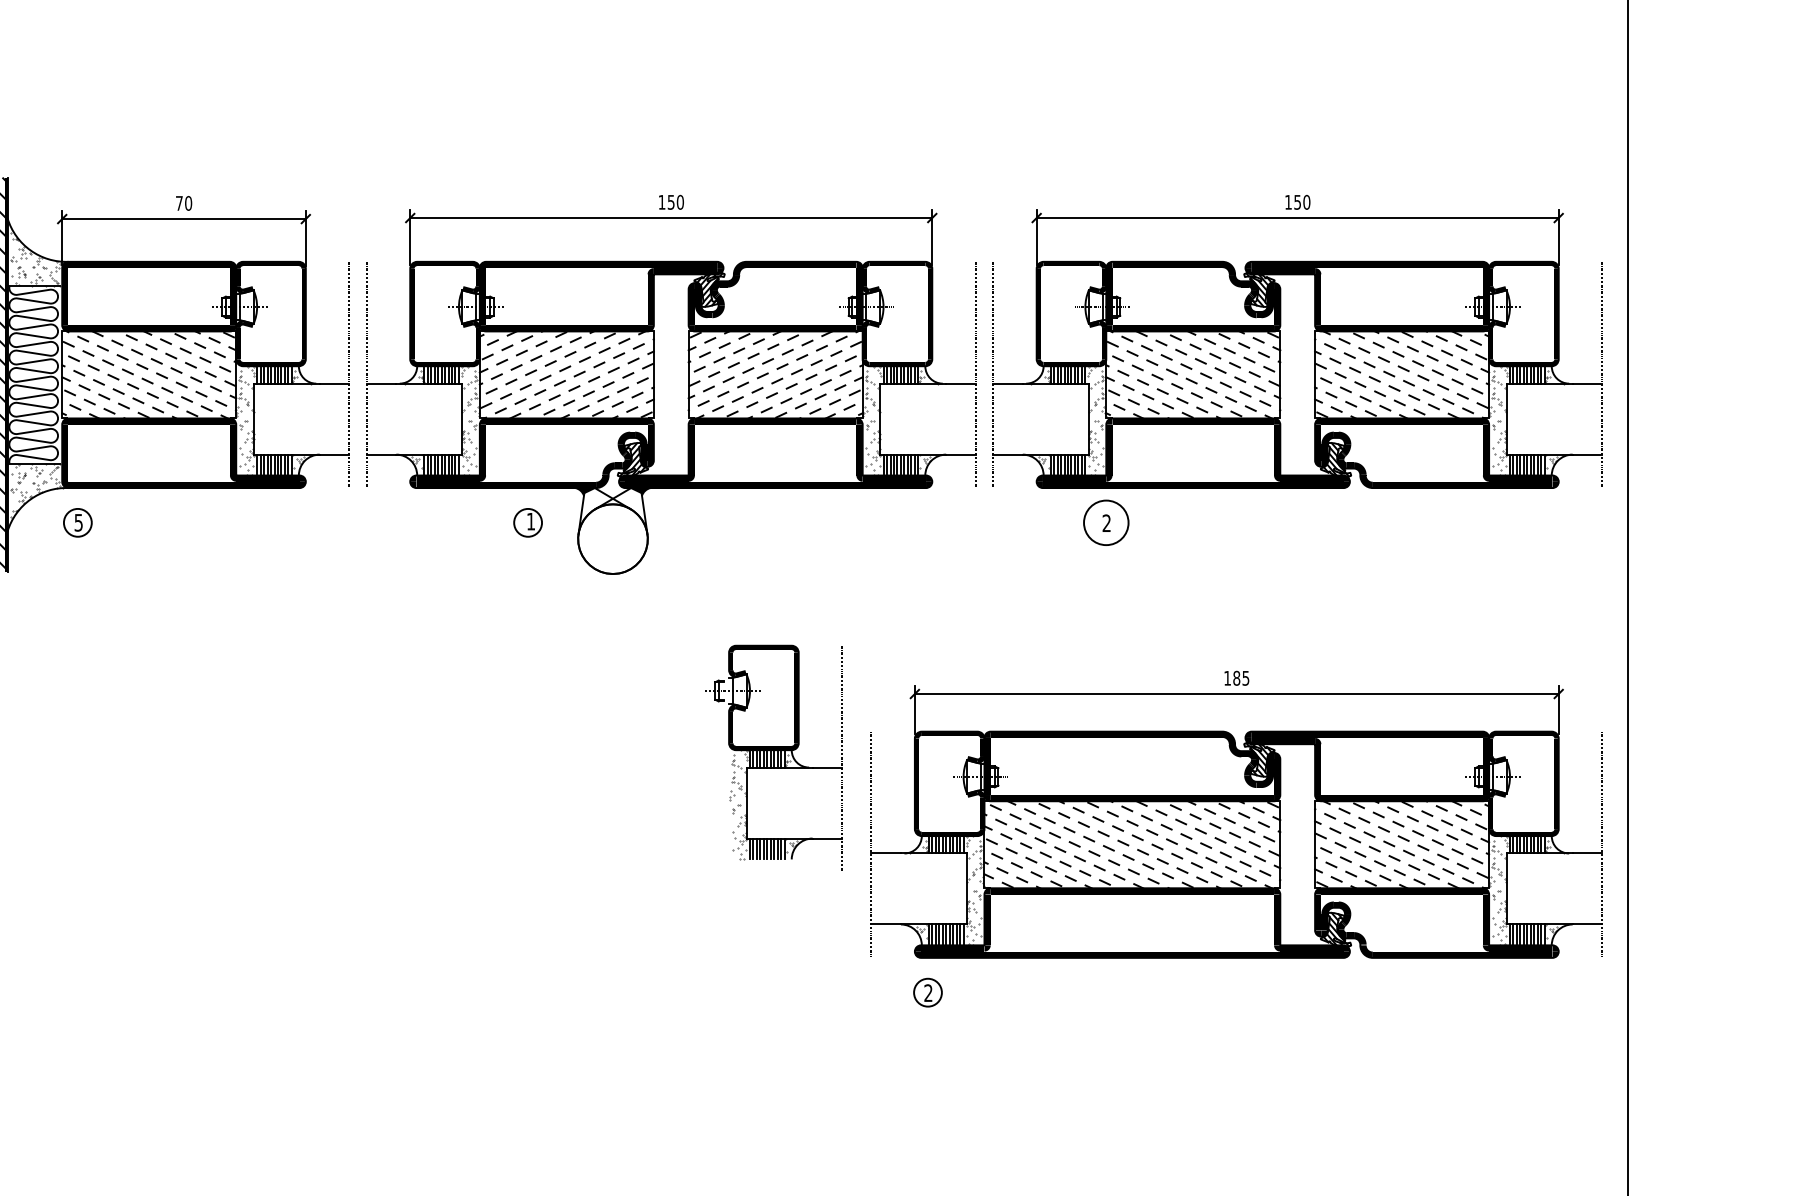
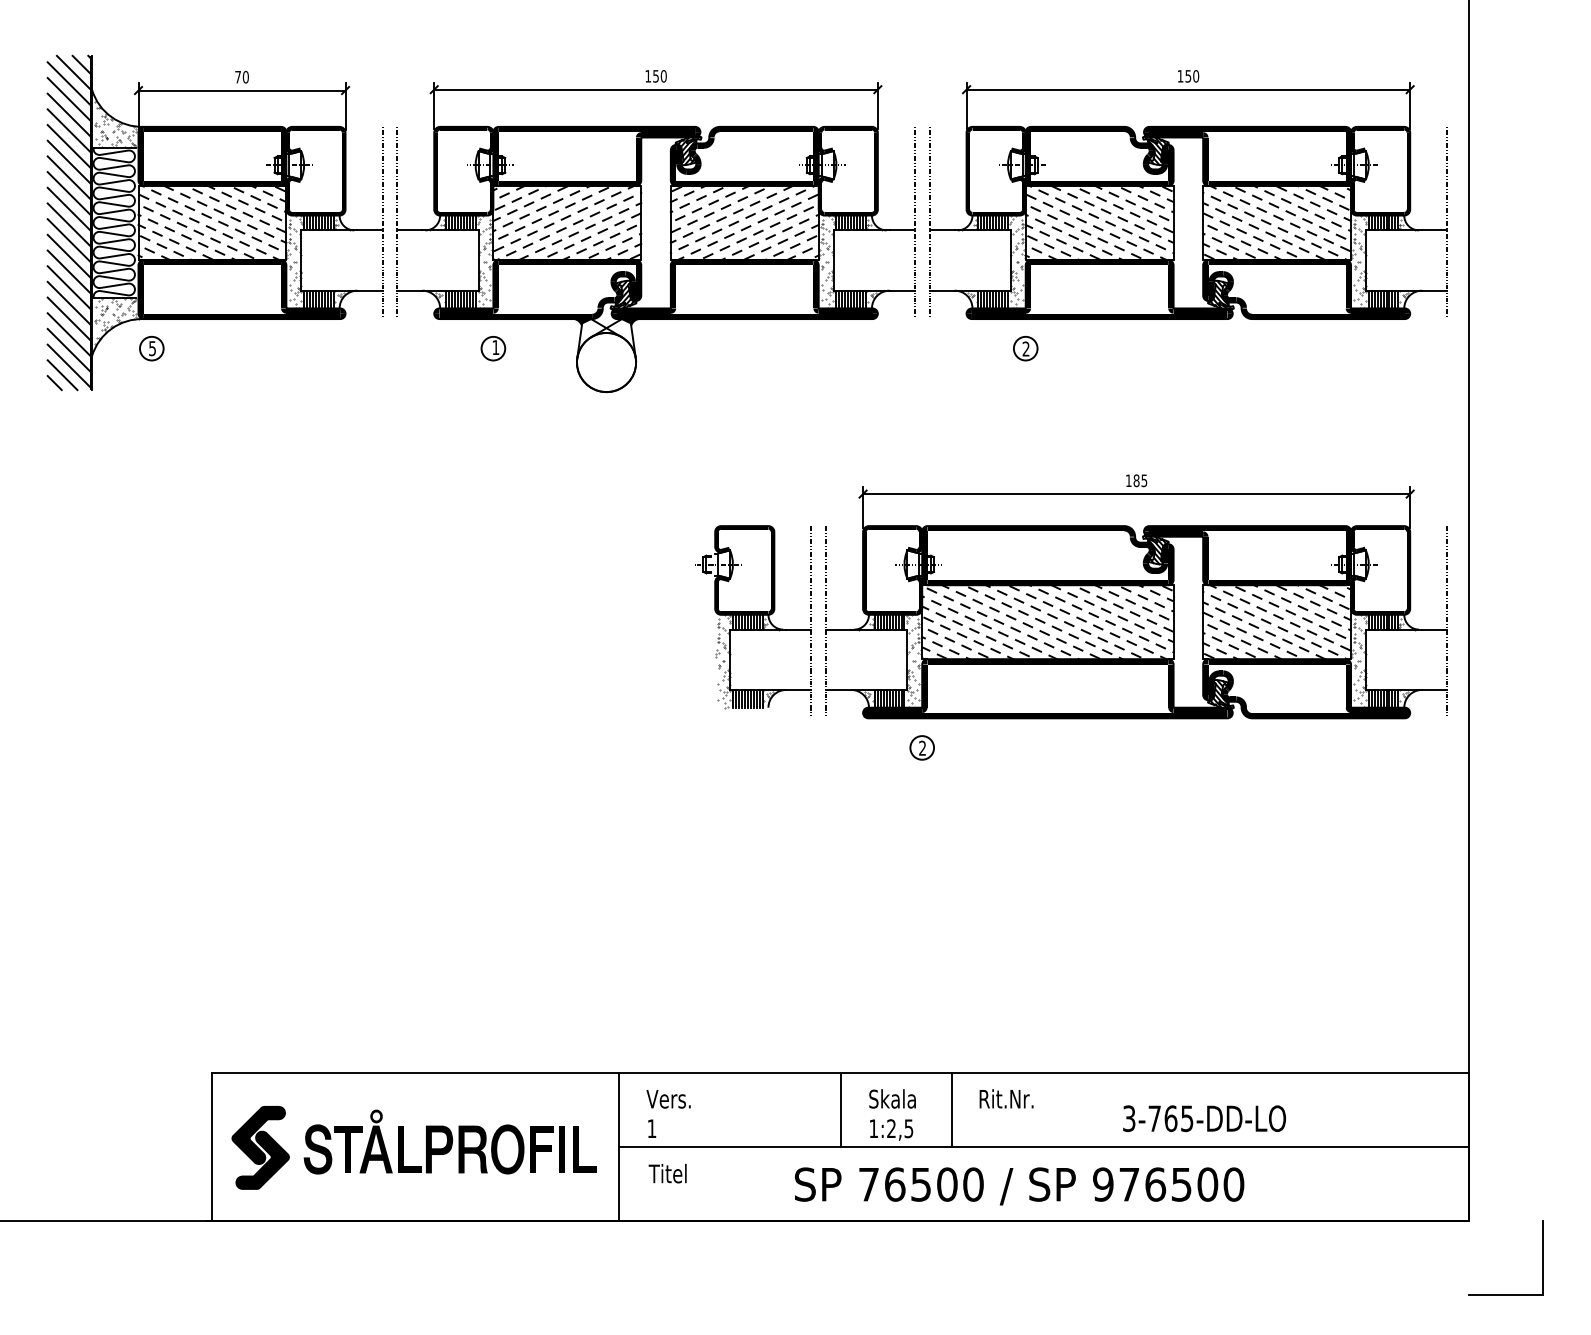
part: (528, 522) -> (493, 348), moved
circle: (1106, 522) -> (1025, 348), size x0.62
part: (774, 756) -> (753, 620), moved
part: (927, 992) -> (921, 747), moved

